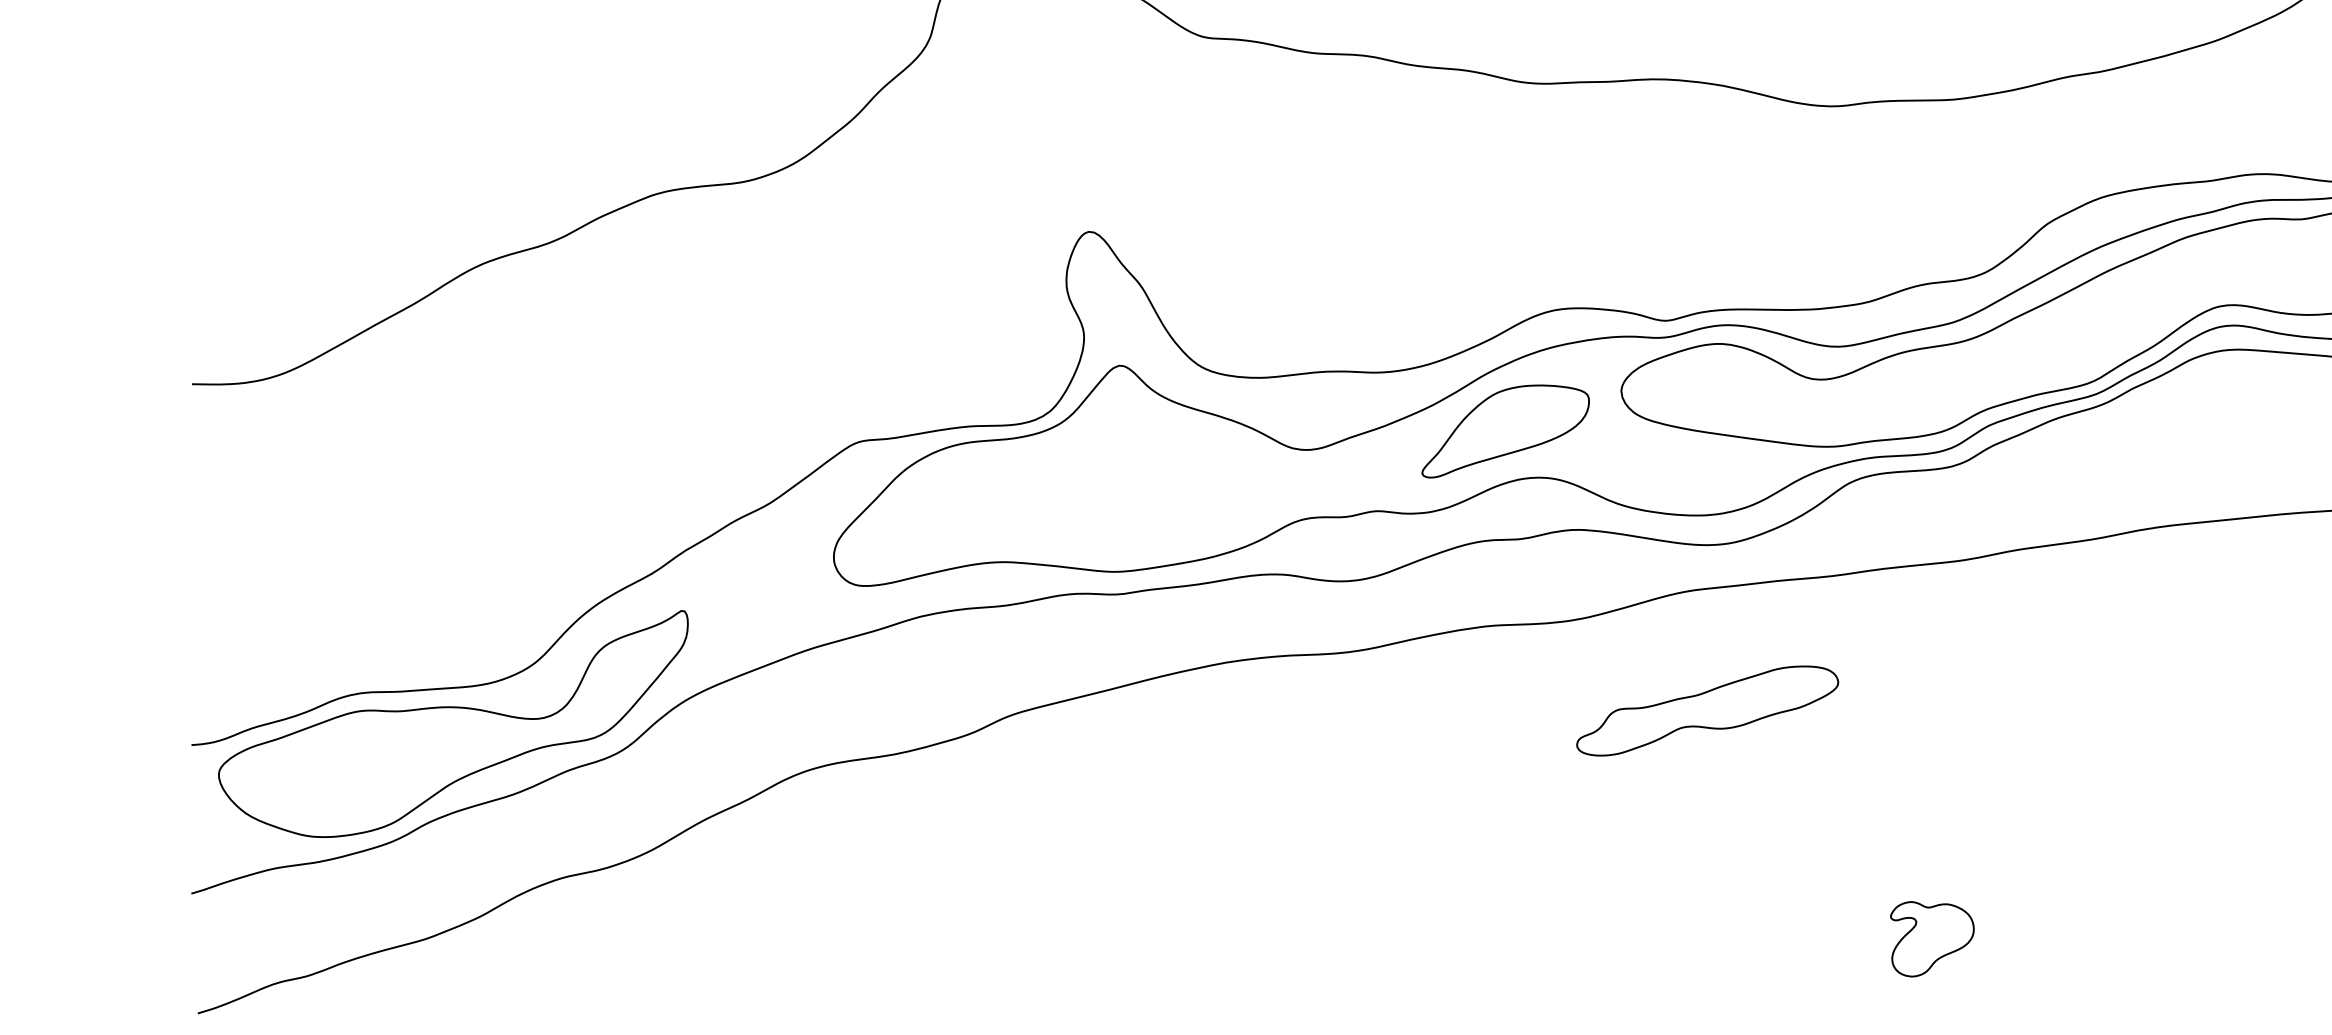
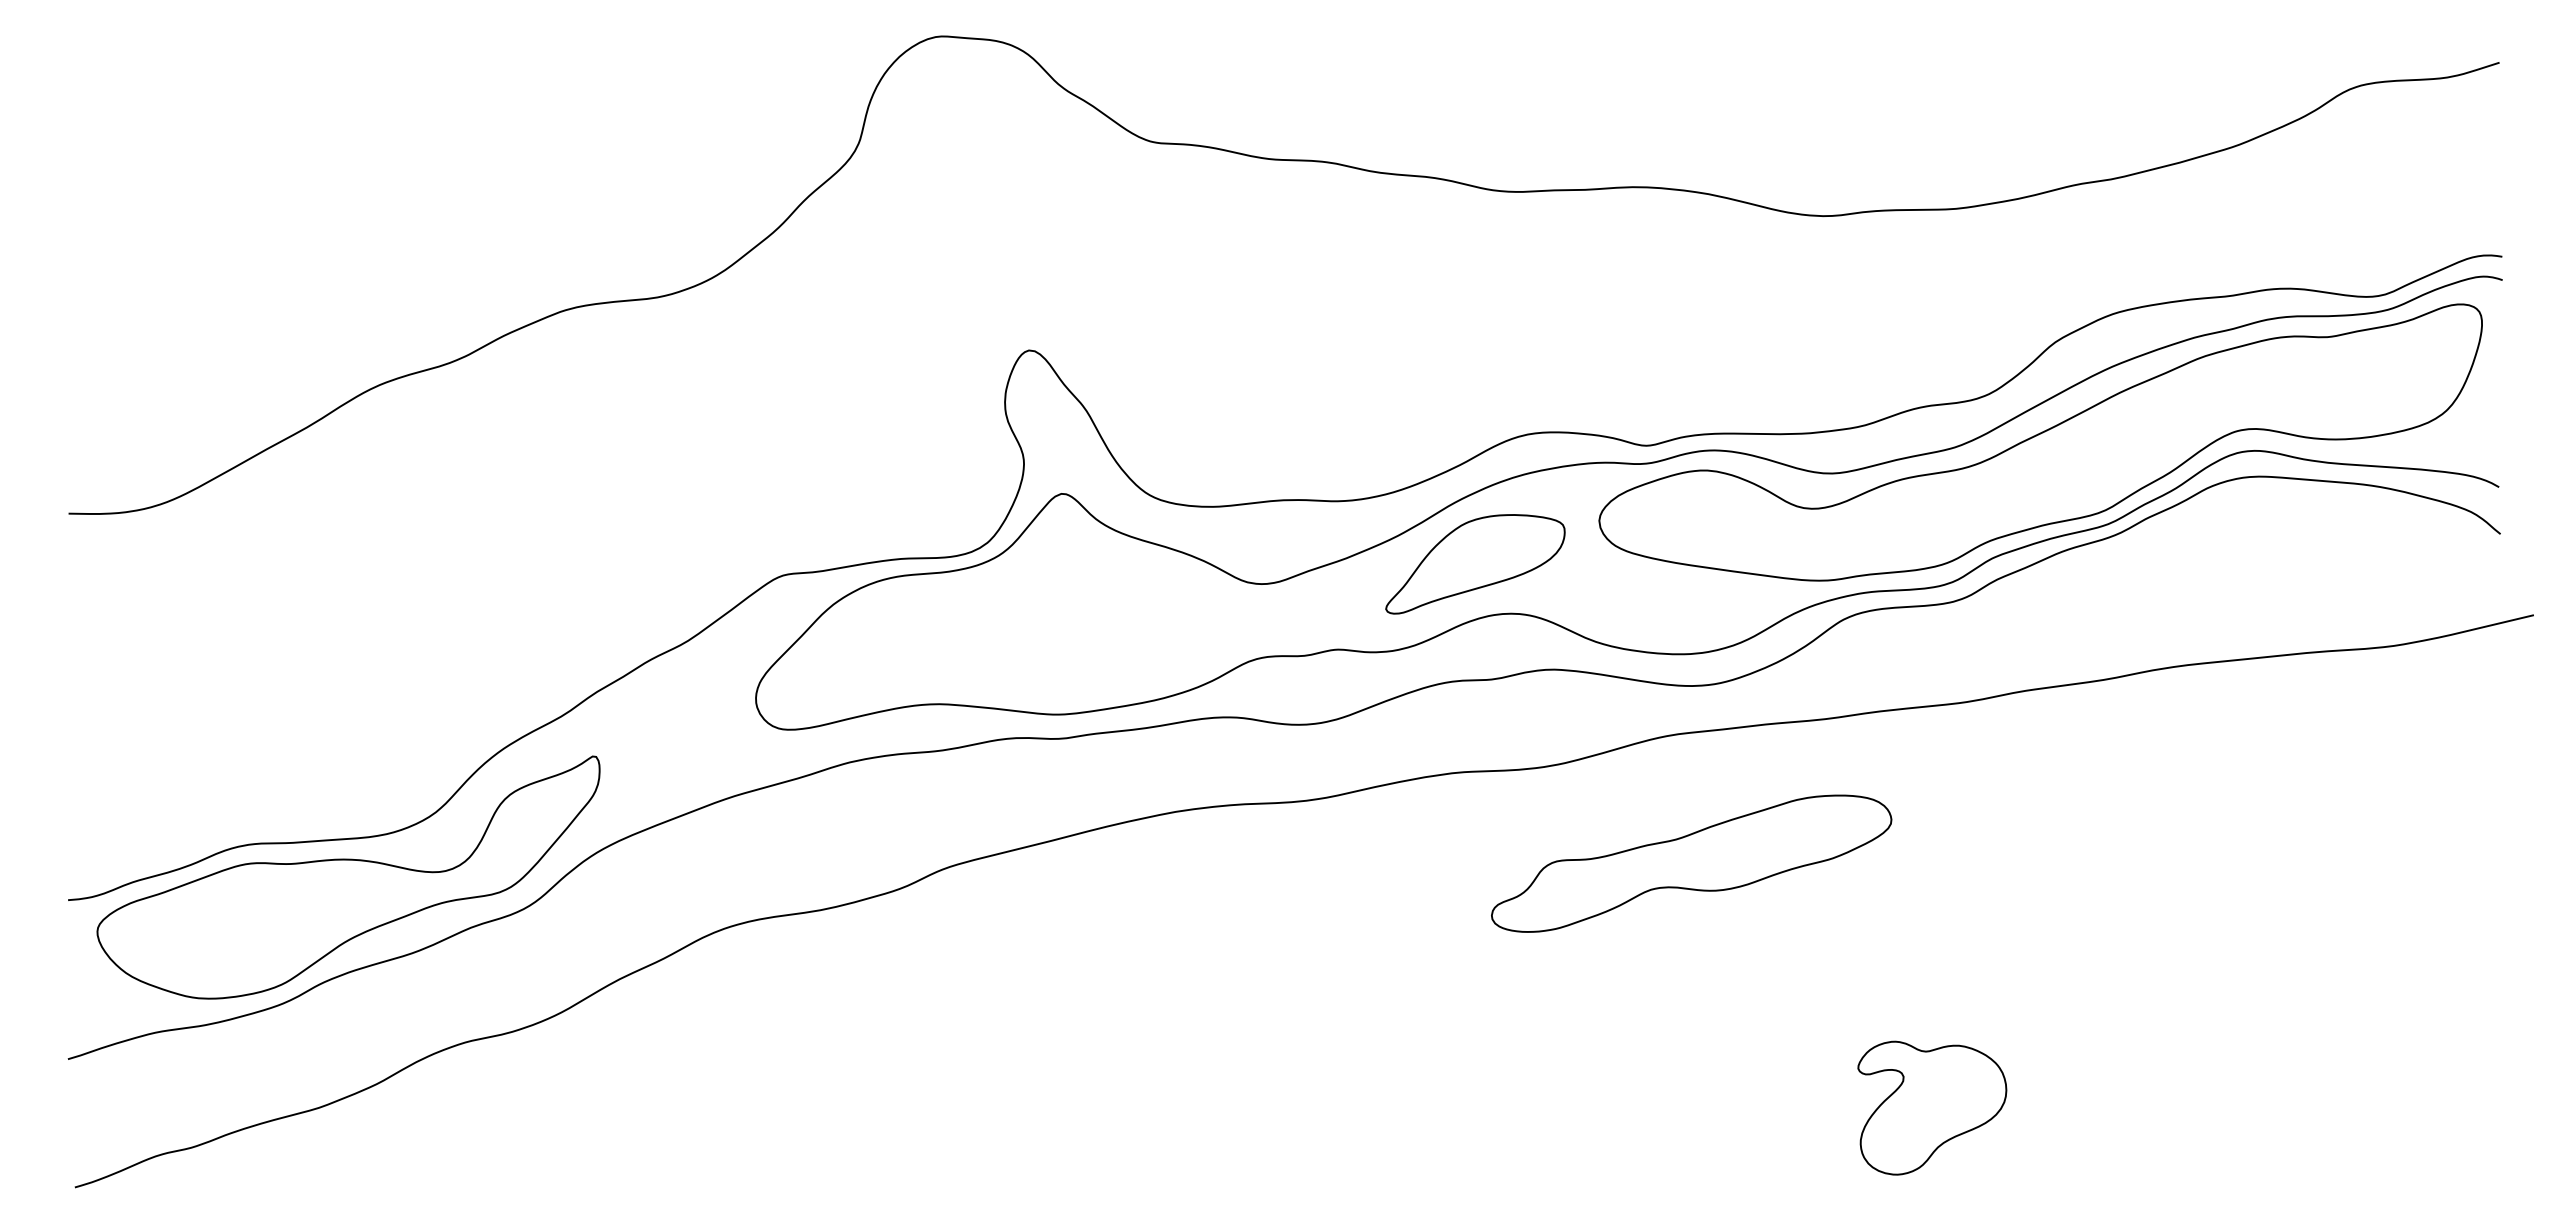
part: (1707, 710) -> (1691, 863), size x1.43
part: (1932, 938) -> (1932, 1107), size x1.67

